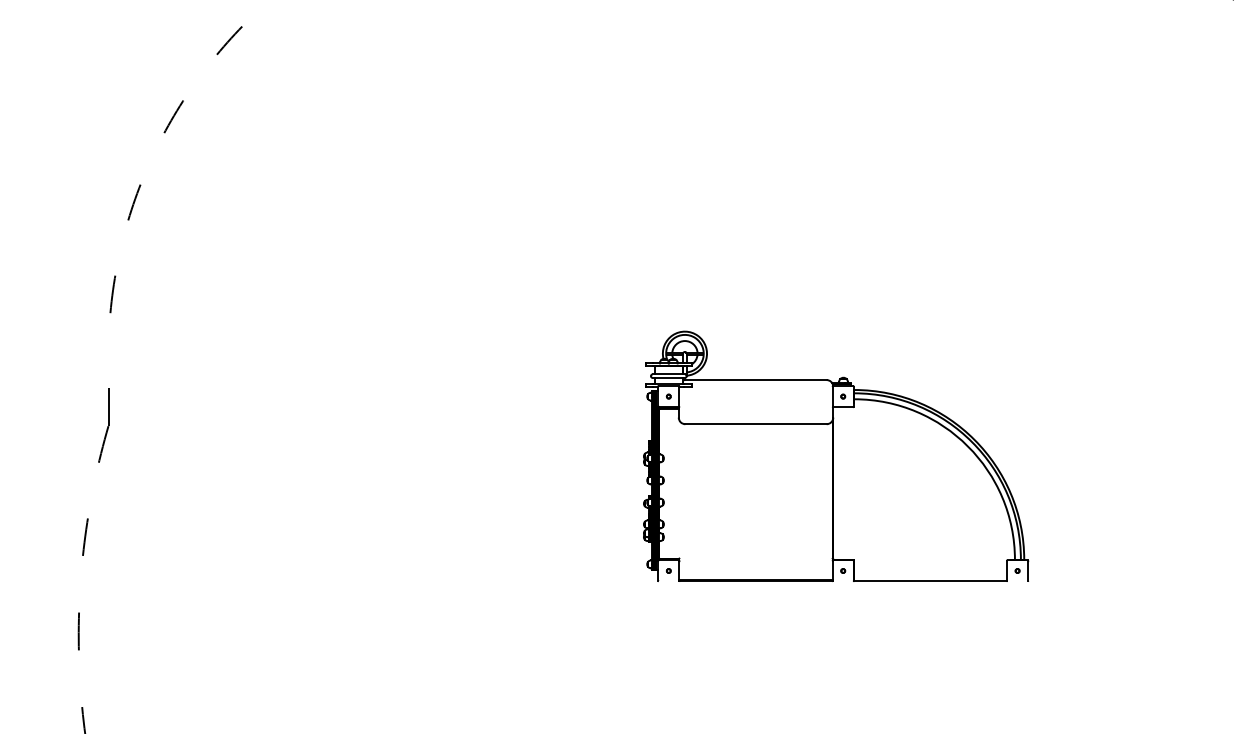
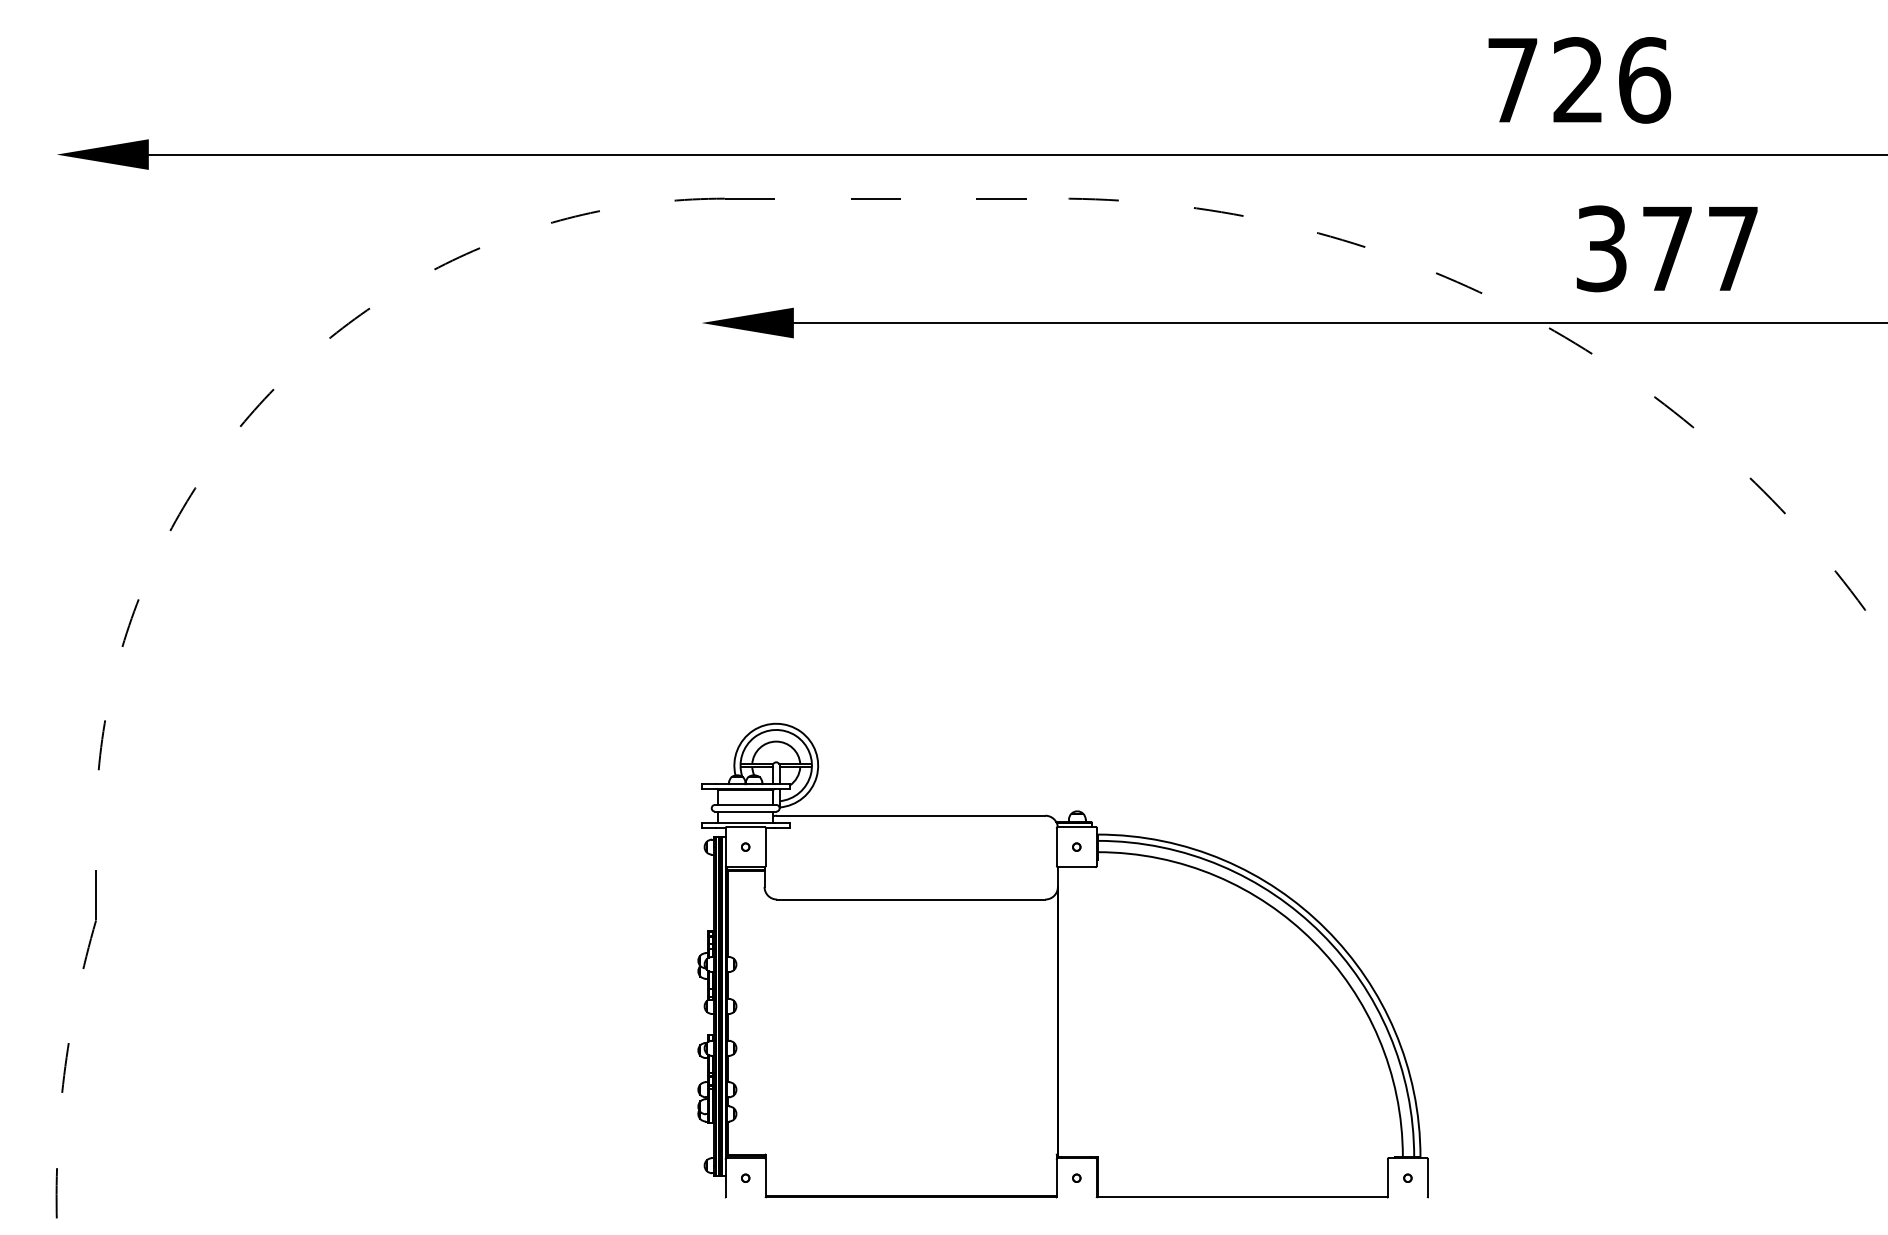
part: (835, 456) -> (1062, 960), size x1.43

